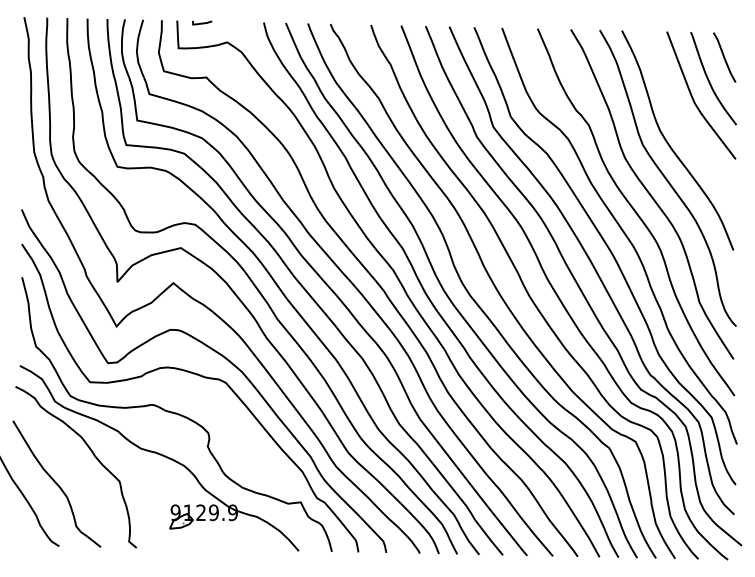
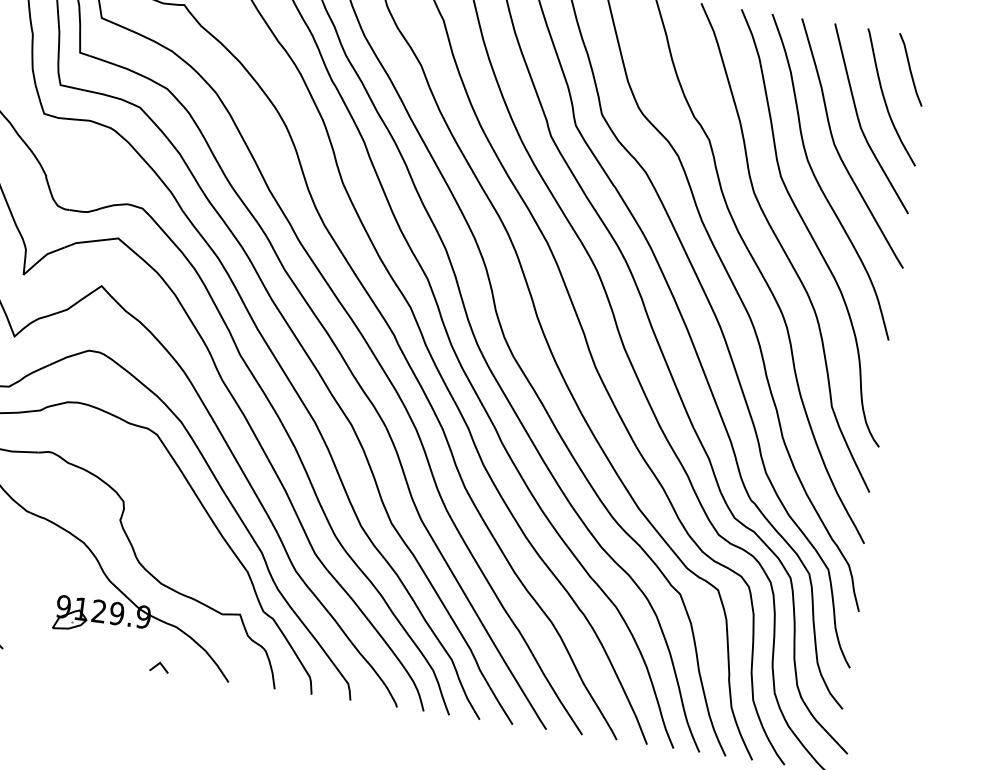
curve: (680, 119) -> (838, 148), added
line: (248, 545) -> (159, 665), added

